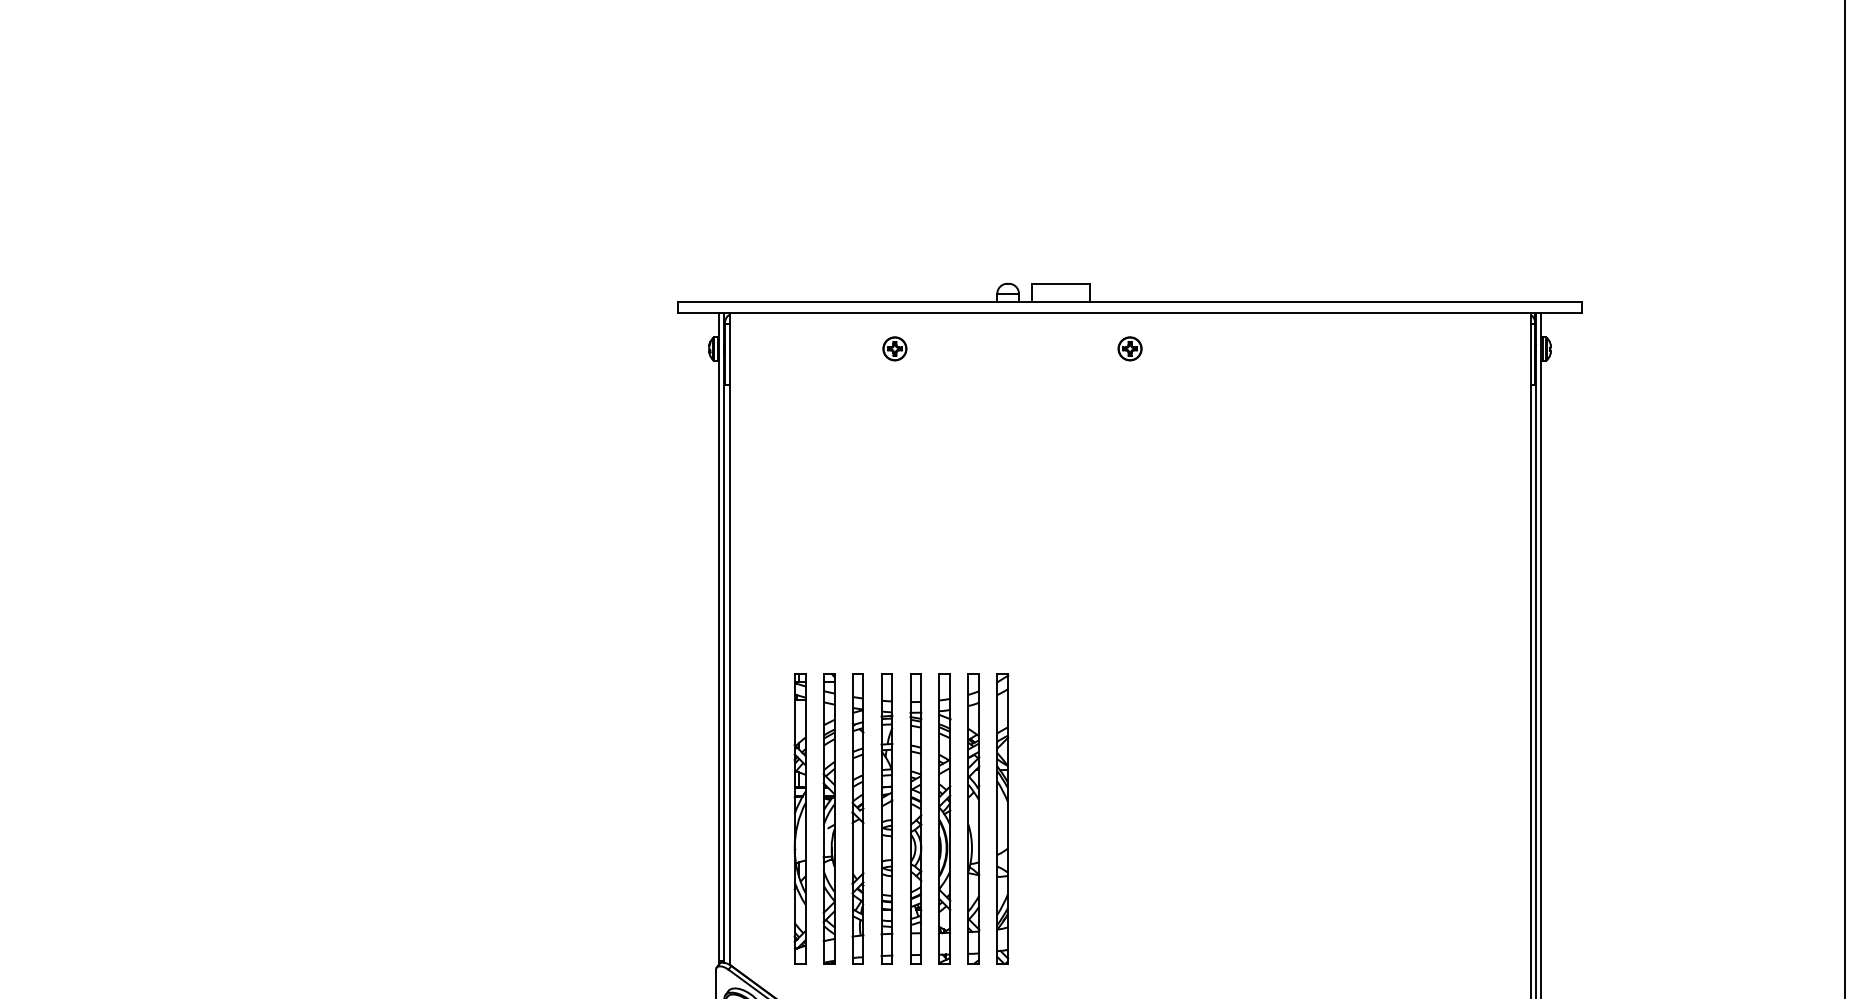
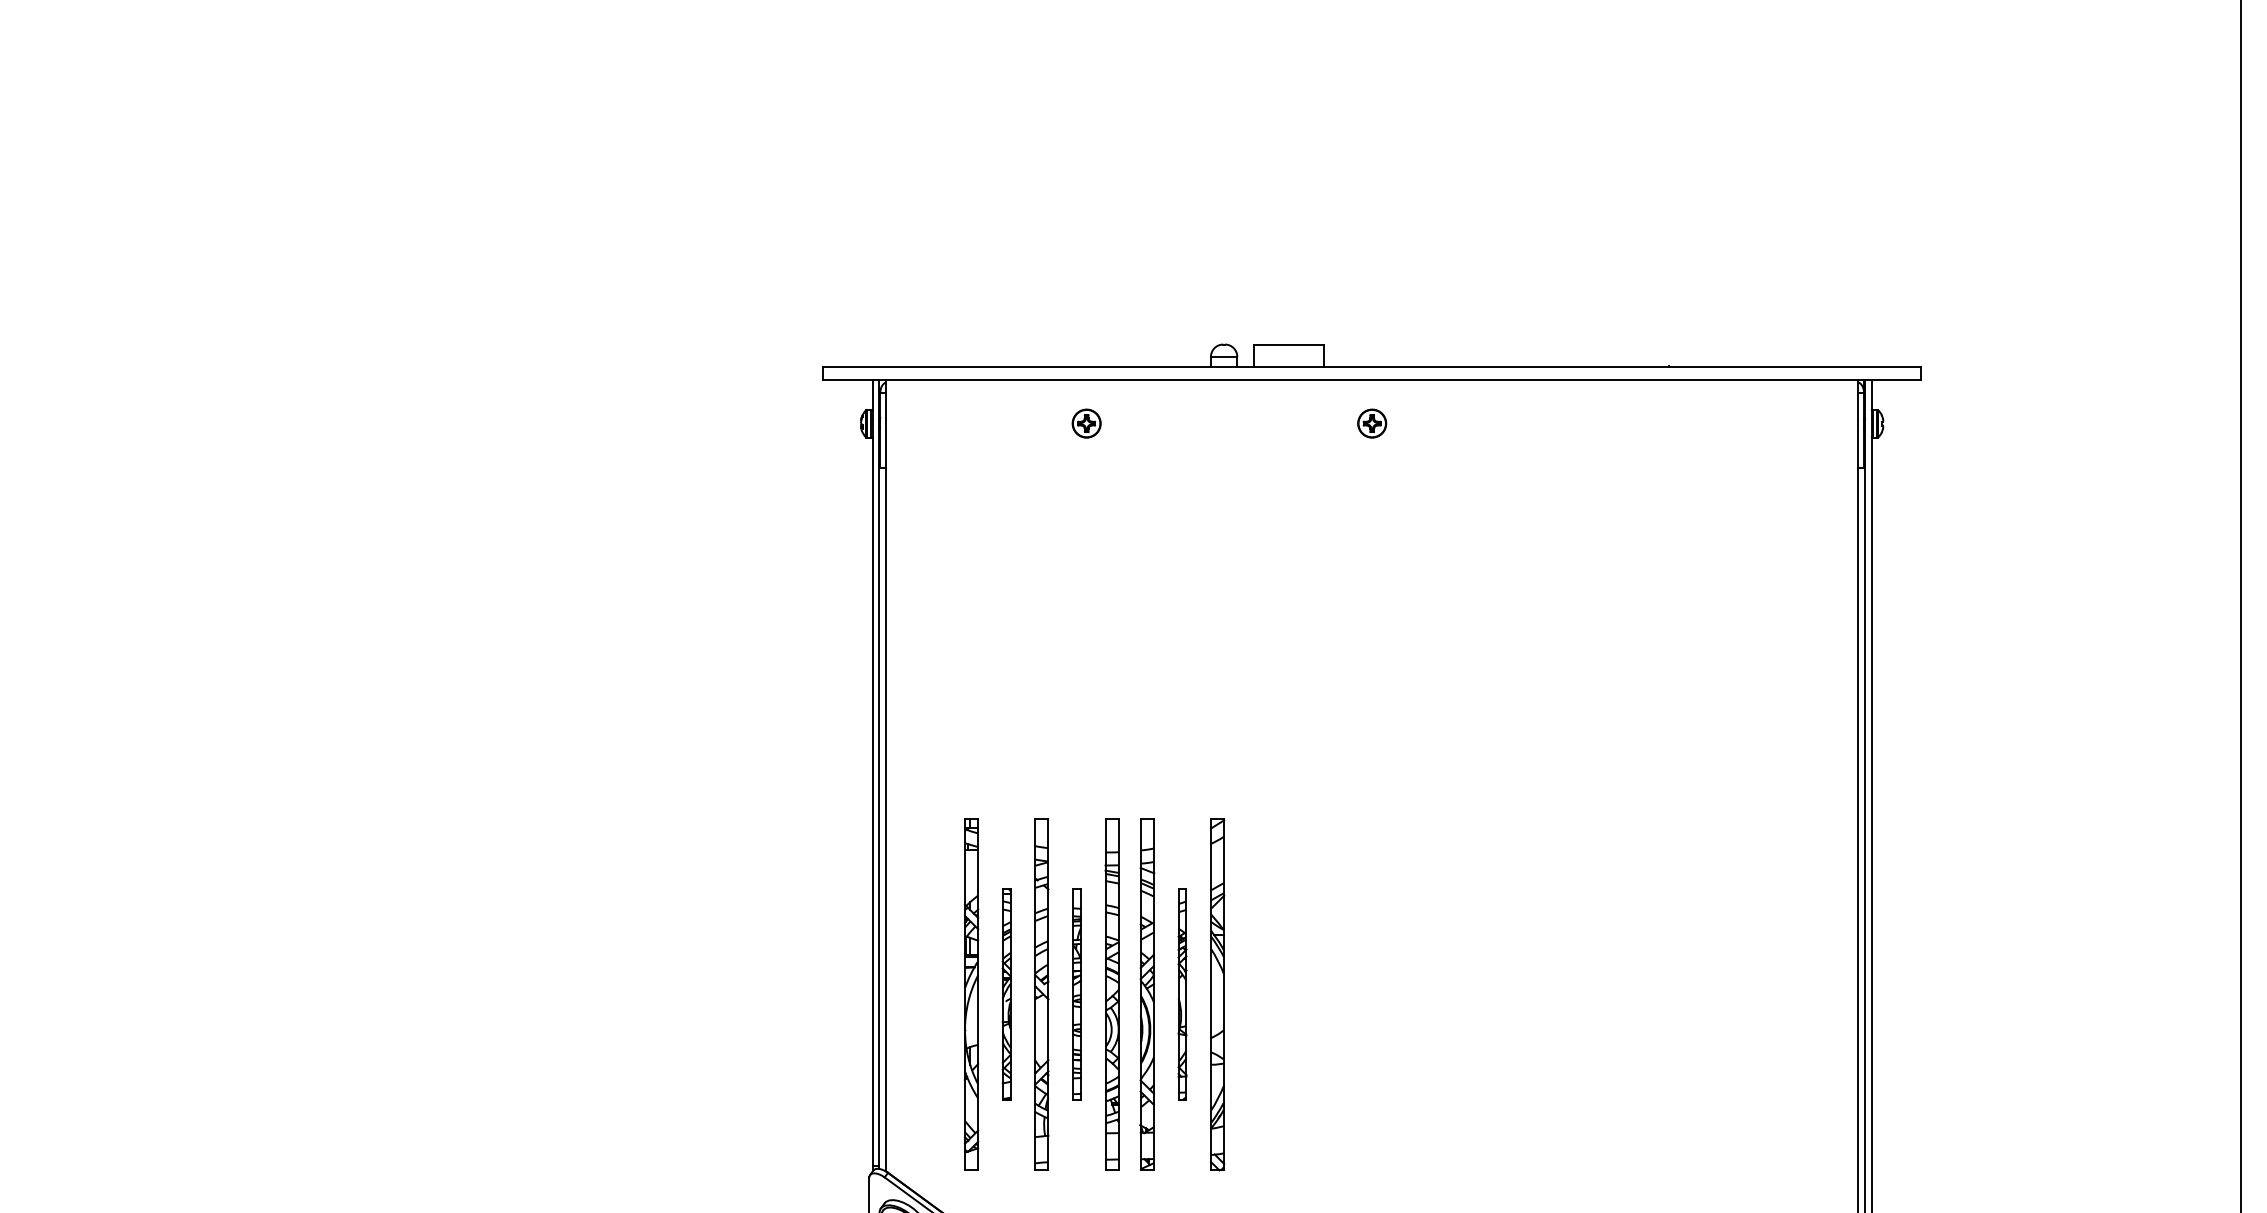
part: (828, 818) -> (1006, 993), size x0.6
part: (886, 818) -> (1076, 993), size x0.6
part: (973, 818) -> (1182, 993), size x0.6

